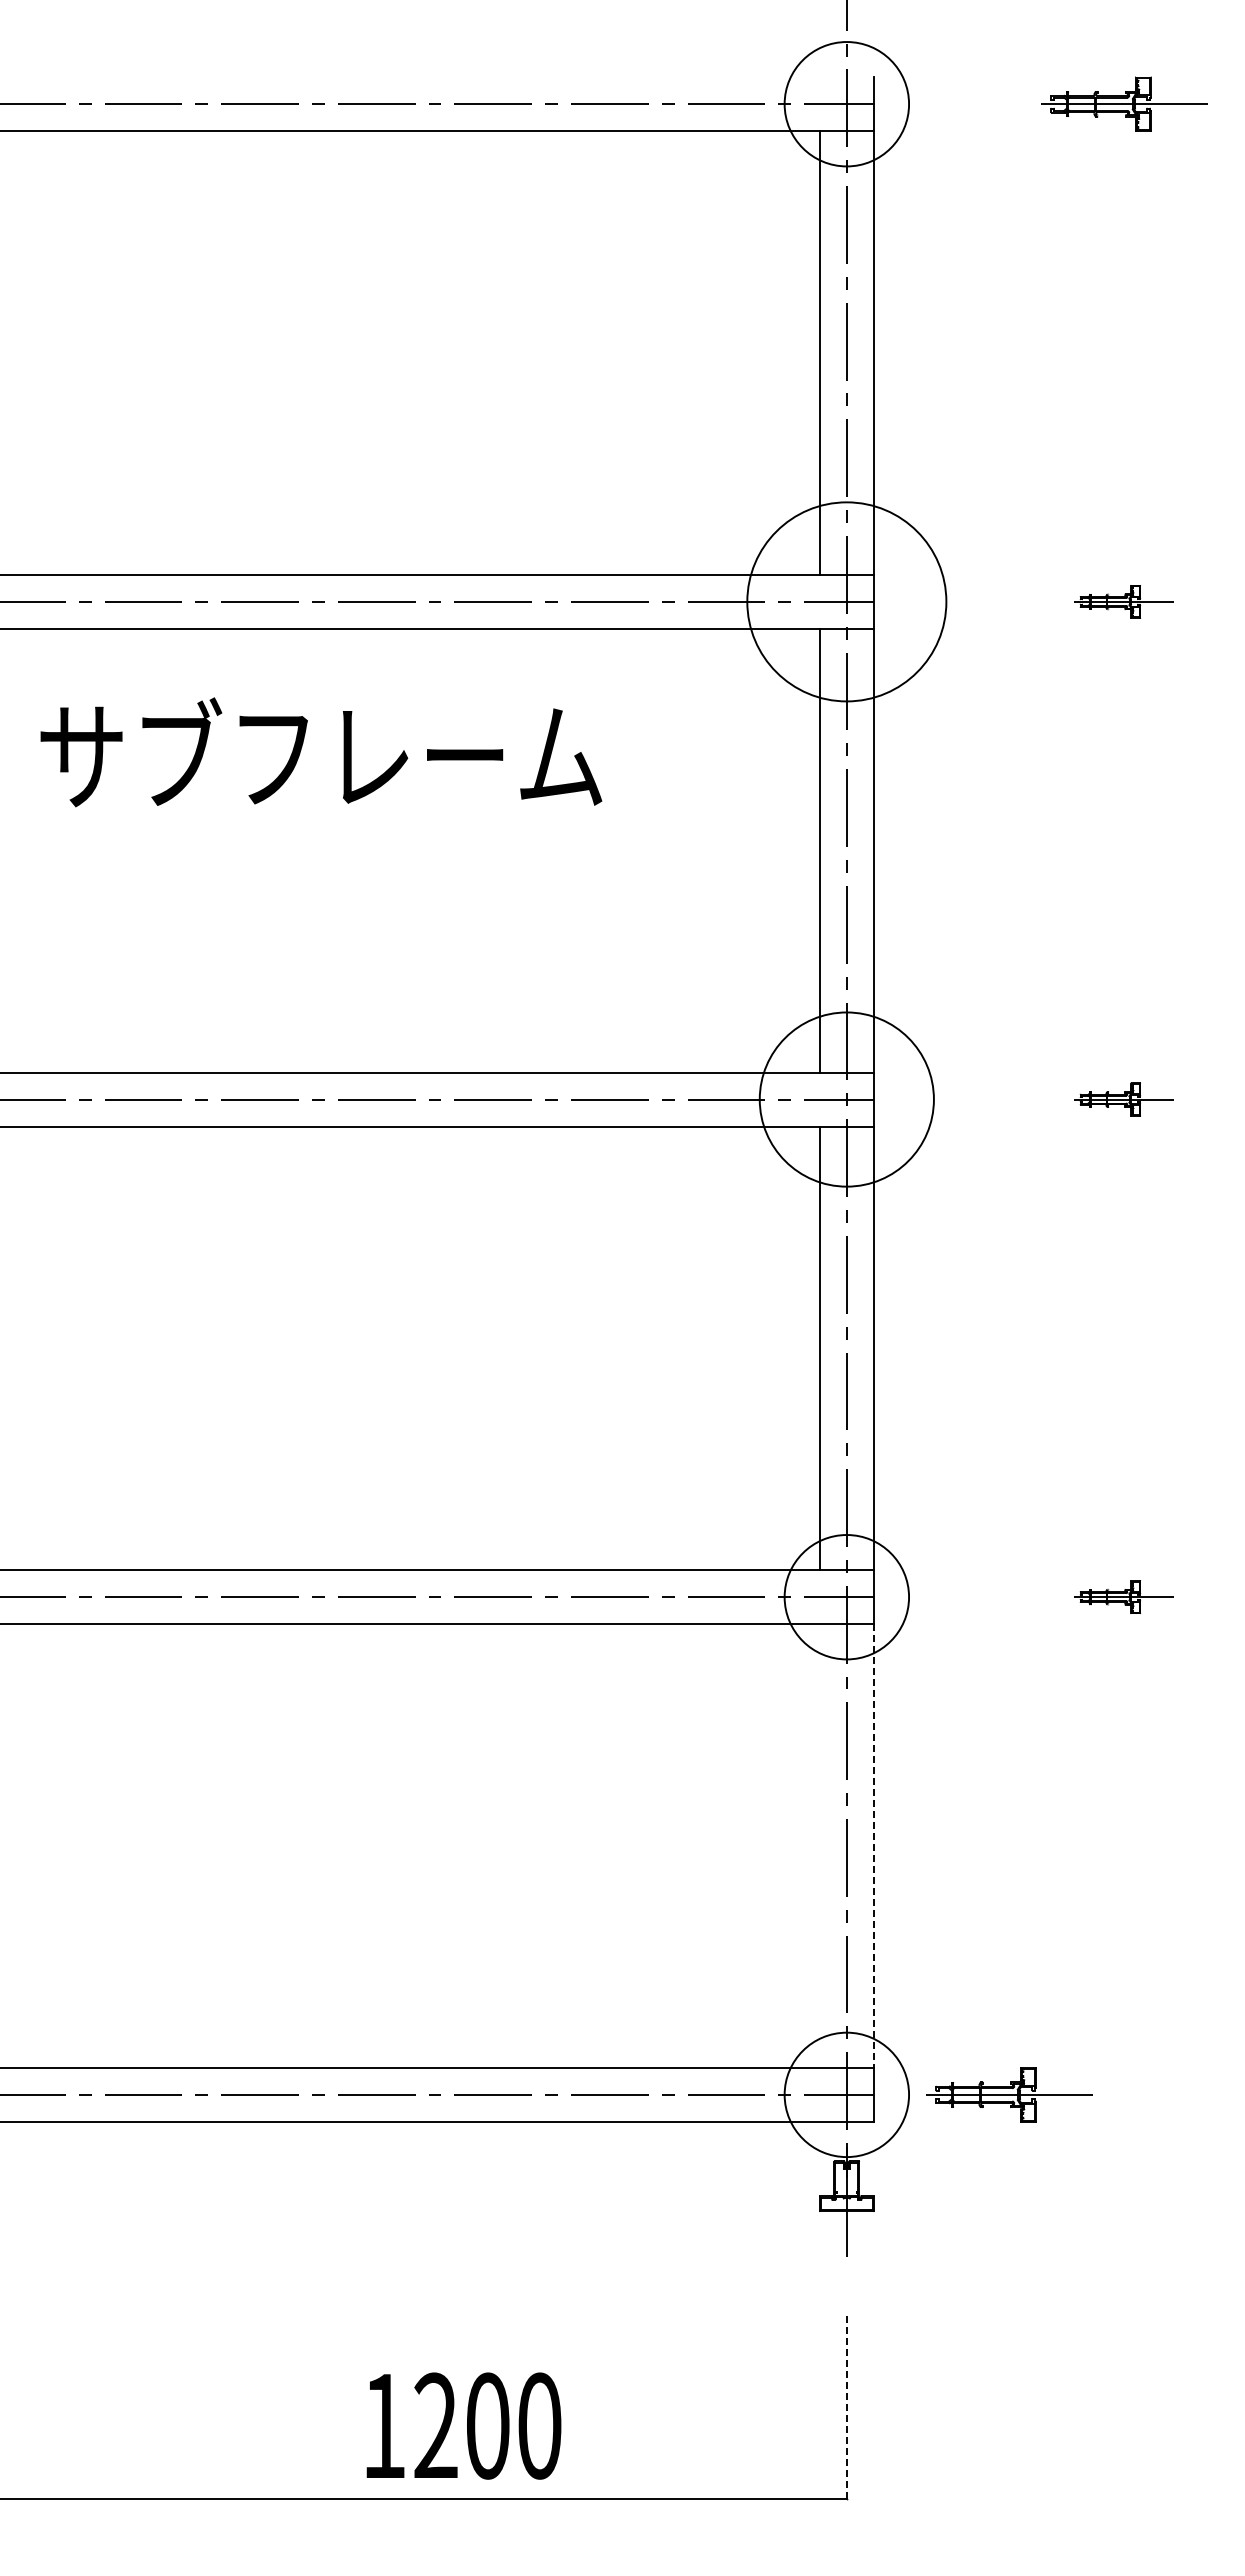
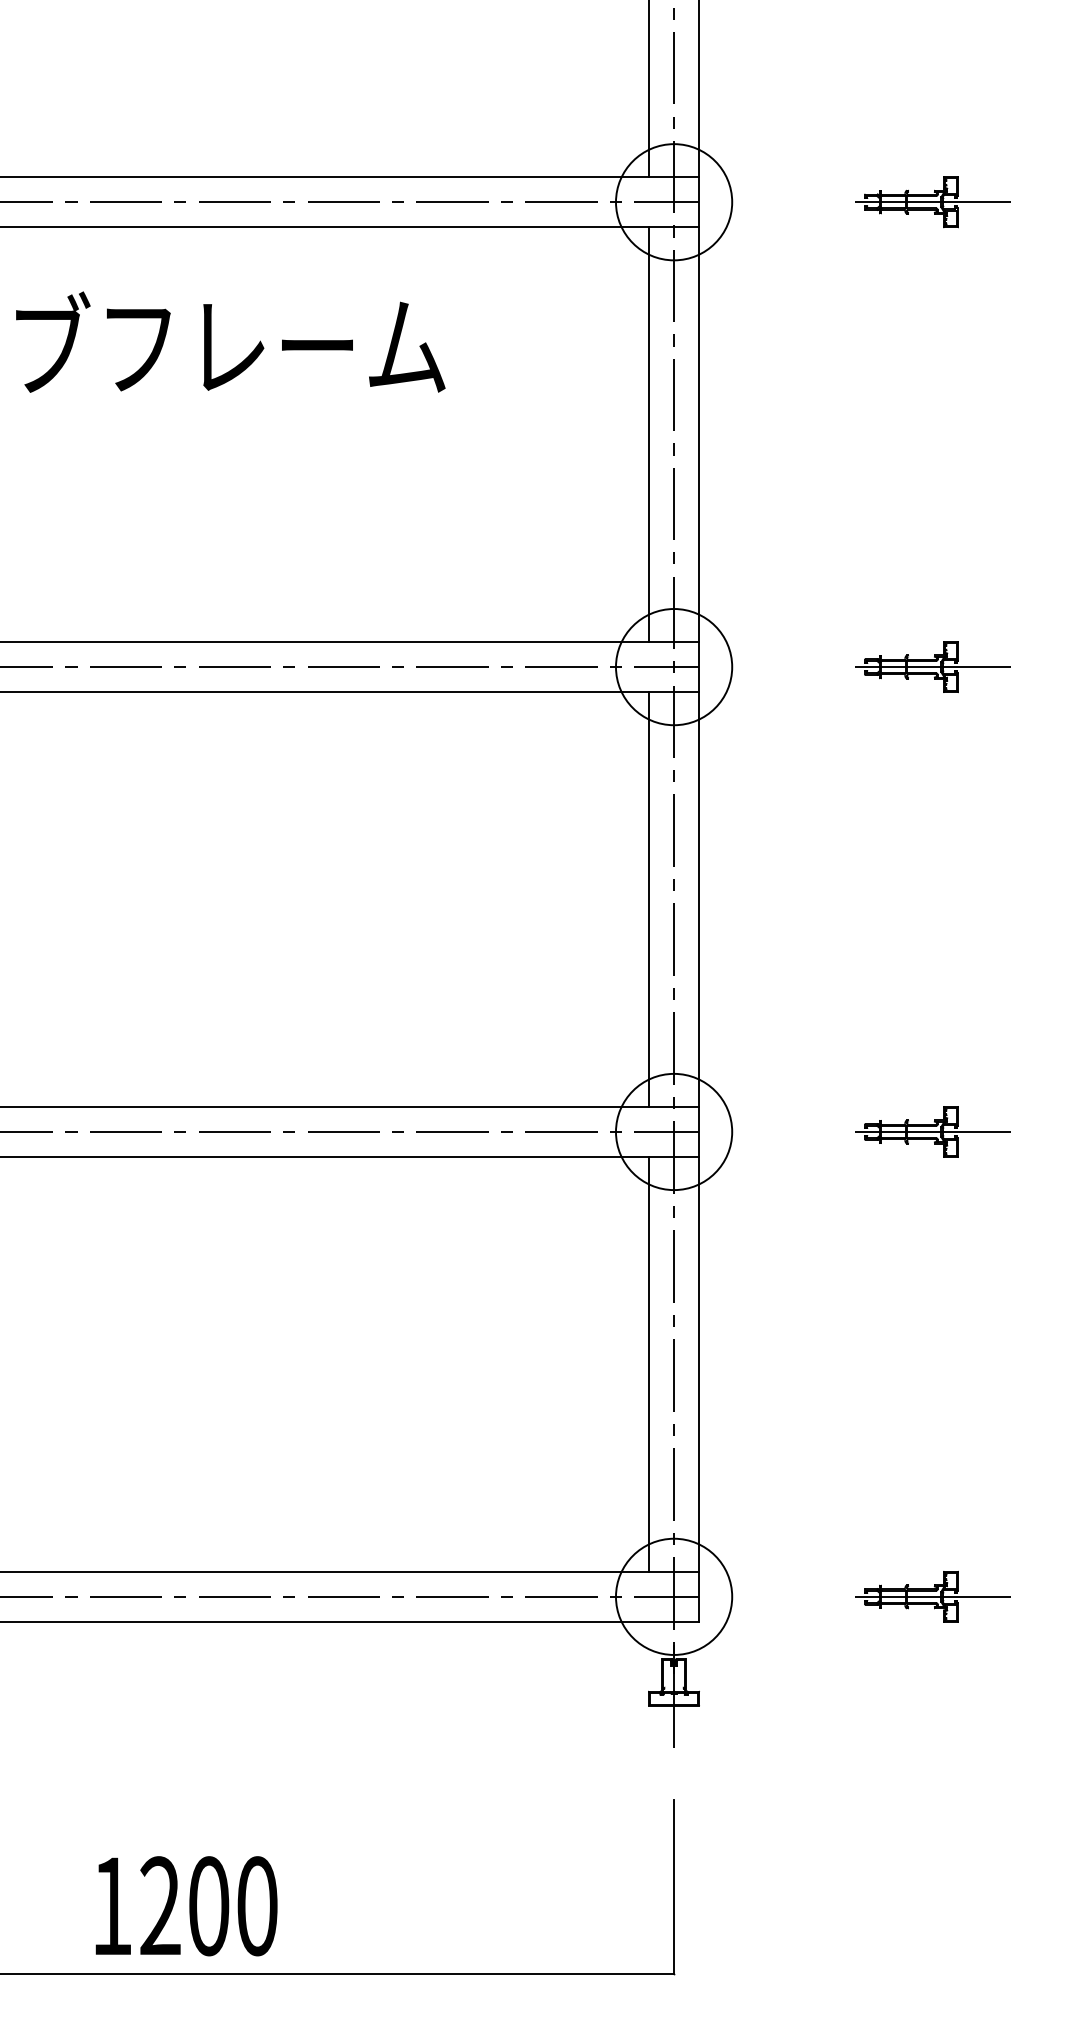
circle: (846, 601) -> (673, 201), size x0.62
part: (1124, 601) -> (933, 201), size x1.67
circle: (846, 1099) -> (673, 667), size x0.71
part: (1124, 1099) -> (933, 667), size x1.67
part: (1124, 1596) -> (933, 1131), size x1.67
line: (819, 1845) -> (648, 1363), added
line: (873, 1846) -> (698, 1364), dashed -> solid
part: (1009, 2094) -> (933, 1596), moved
line: (846, 2405) -> (673, 1886), dashed -> solid
text: (463, 2425) -> (186, 1905), moved

